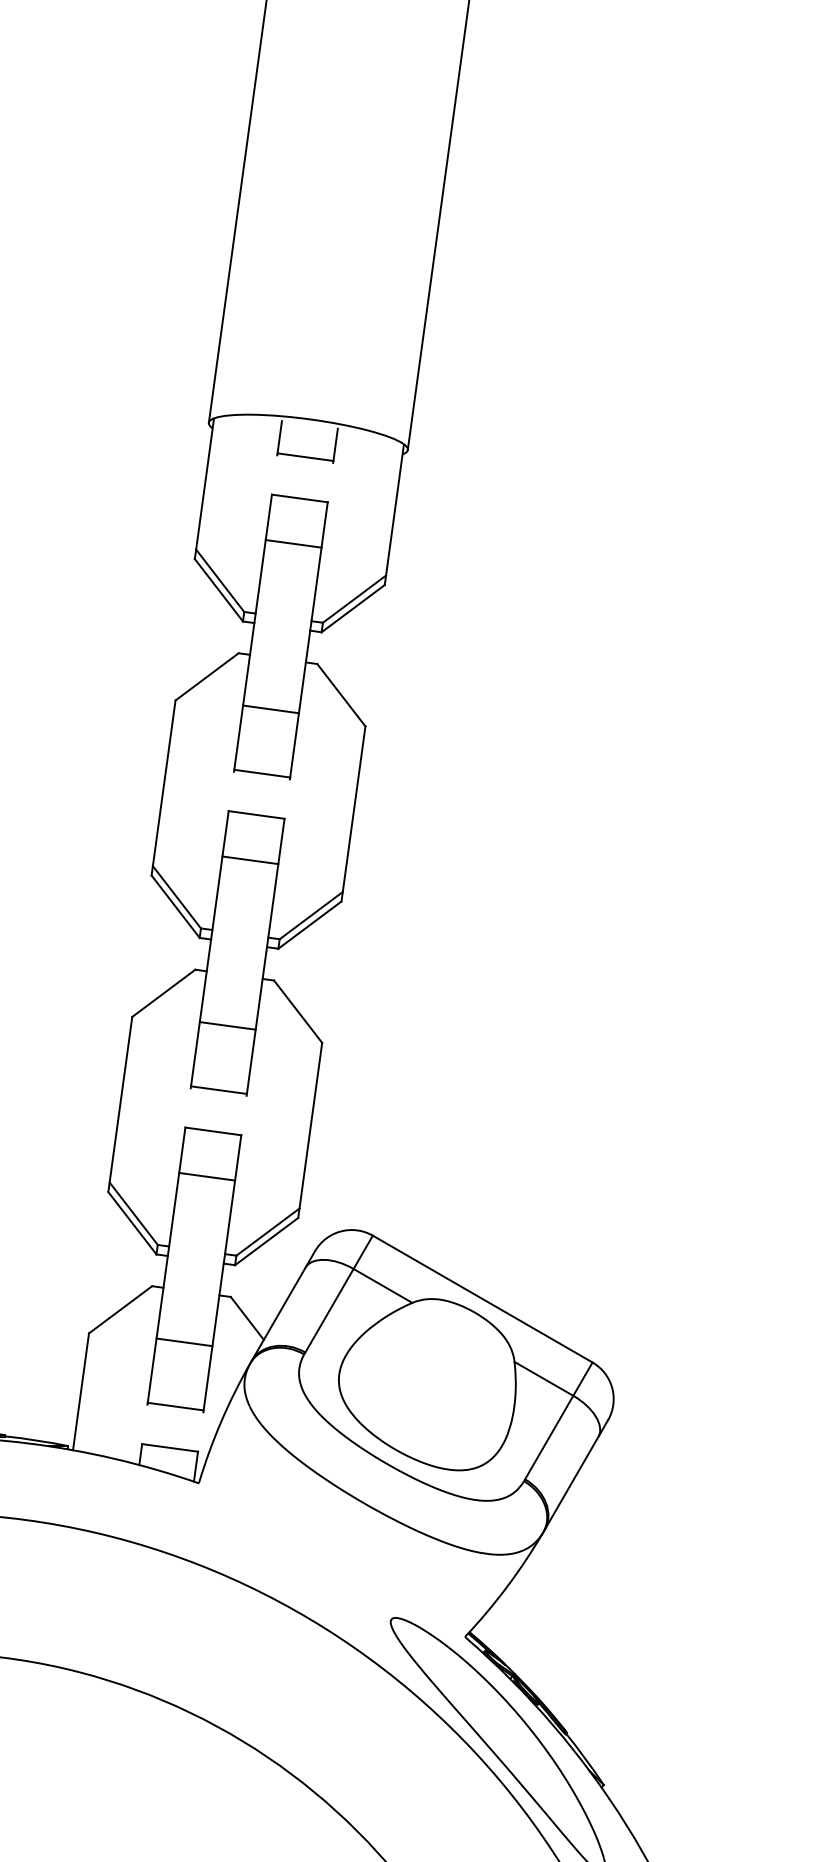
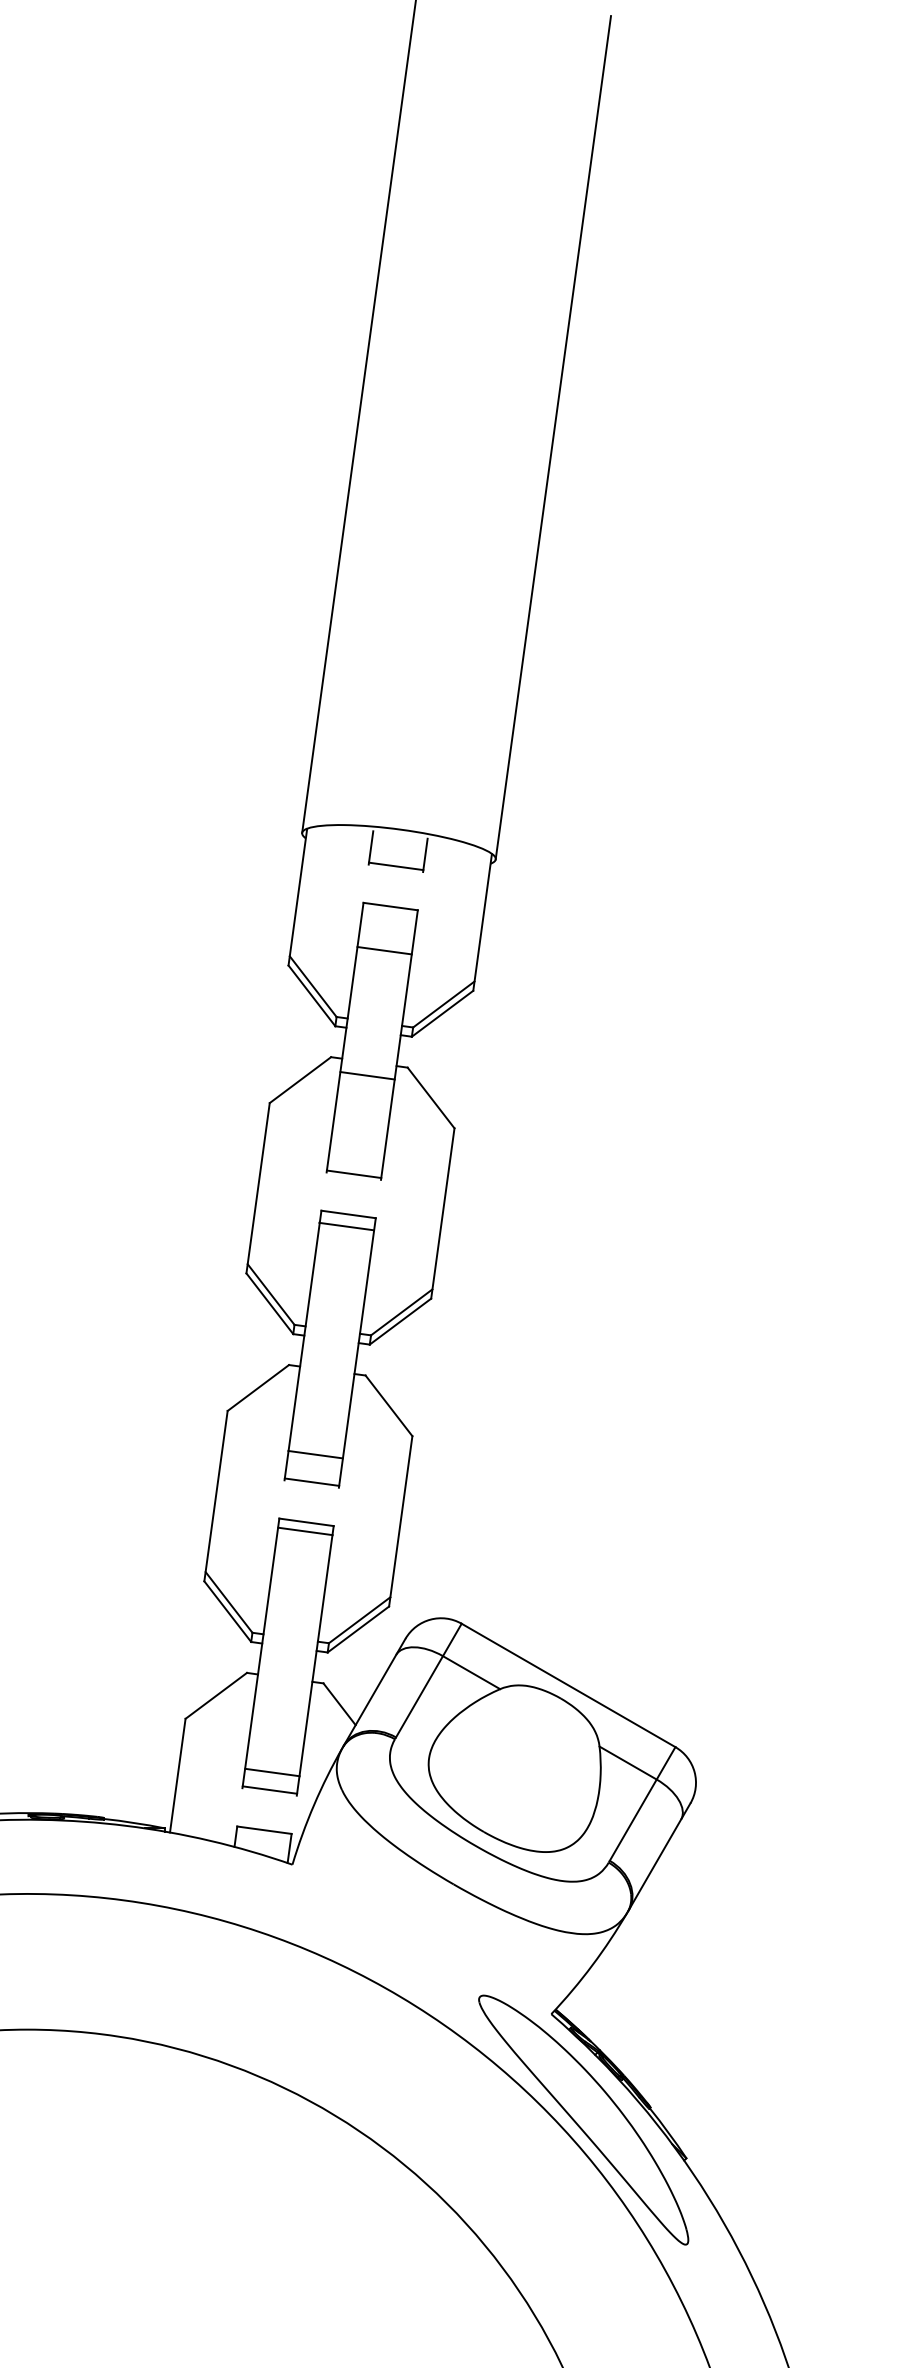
line: (270, 709) -> (367, 1075), moved
line: (250, 860) -> (346, 1226), moved
line: (227, 1025) -> (315, 1454), moved
line: (207, 1176) -> (305, 1531), moved
line: (184, 1342) -> (272, 1772), moved

